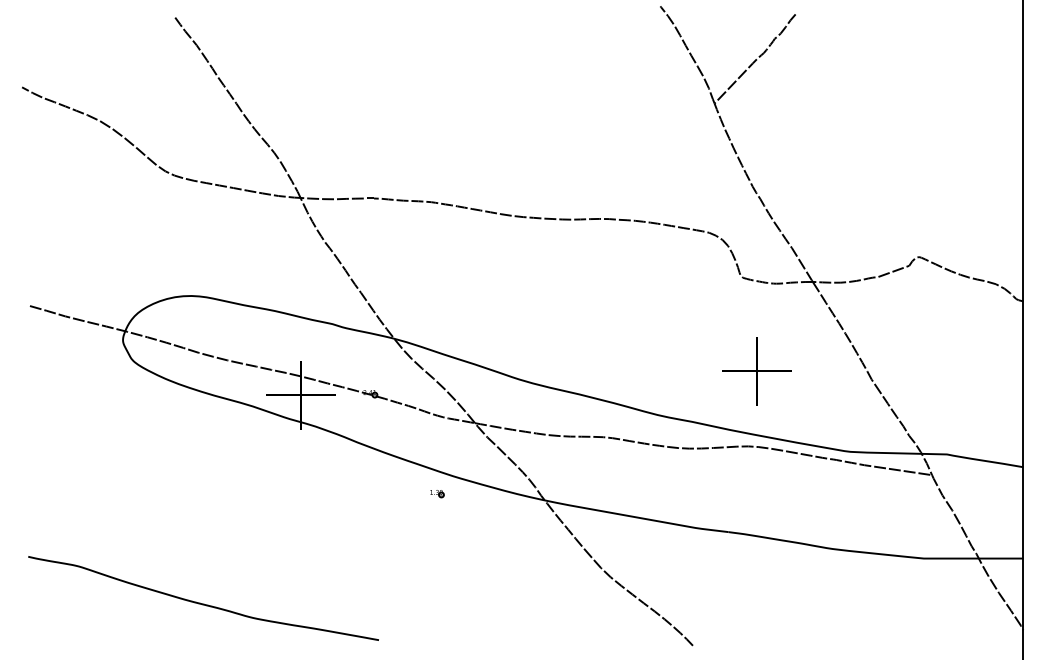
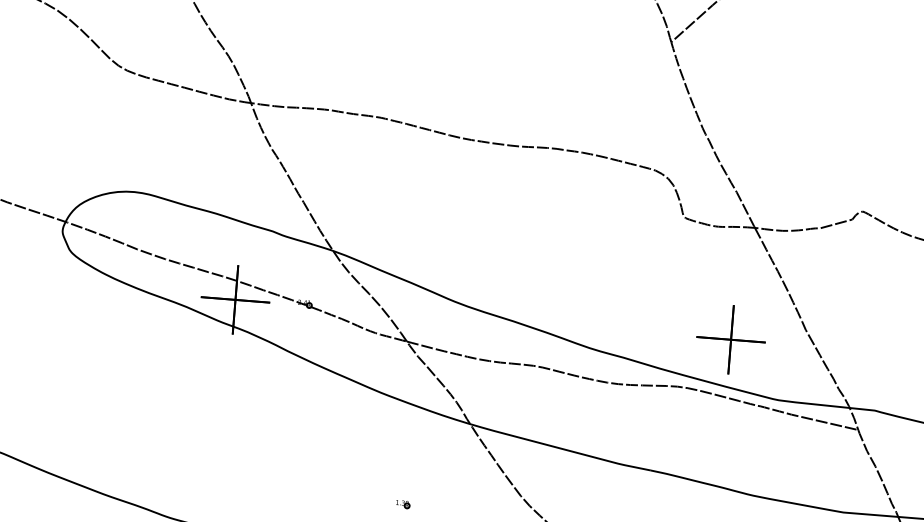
part: (756, 371) -> (730, 339), moved
part: (437, 494) -> (403, 505), moved

